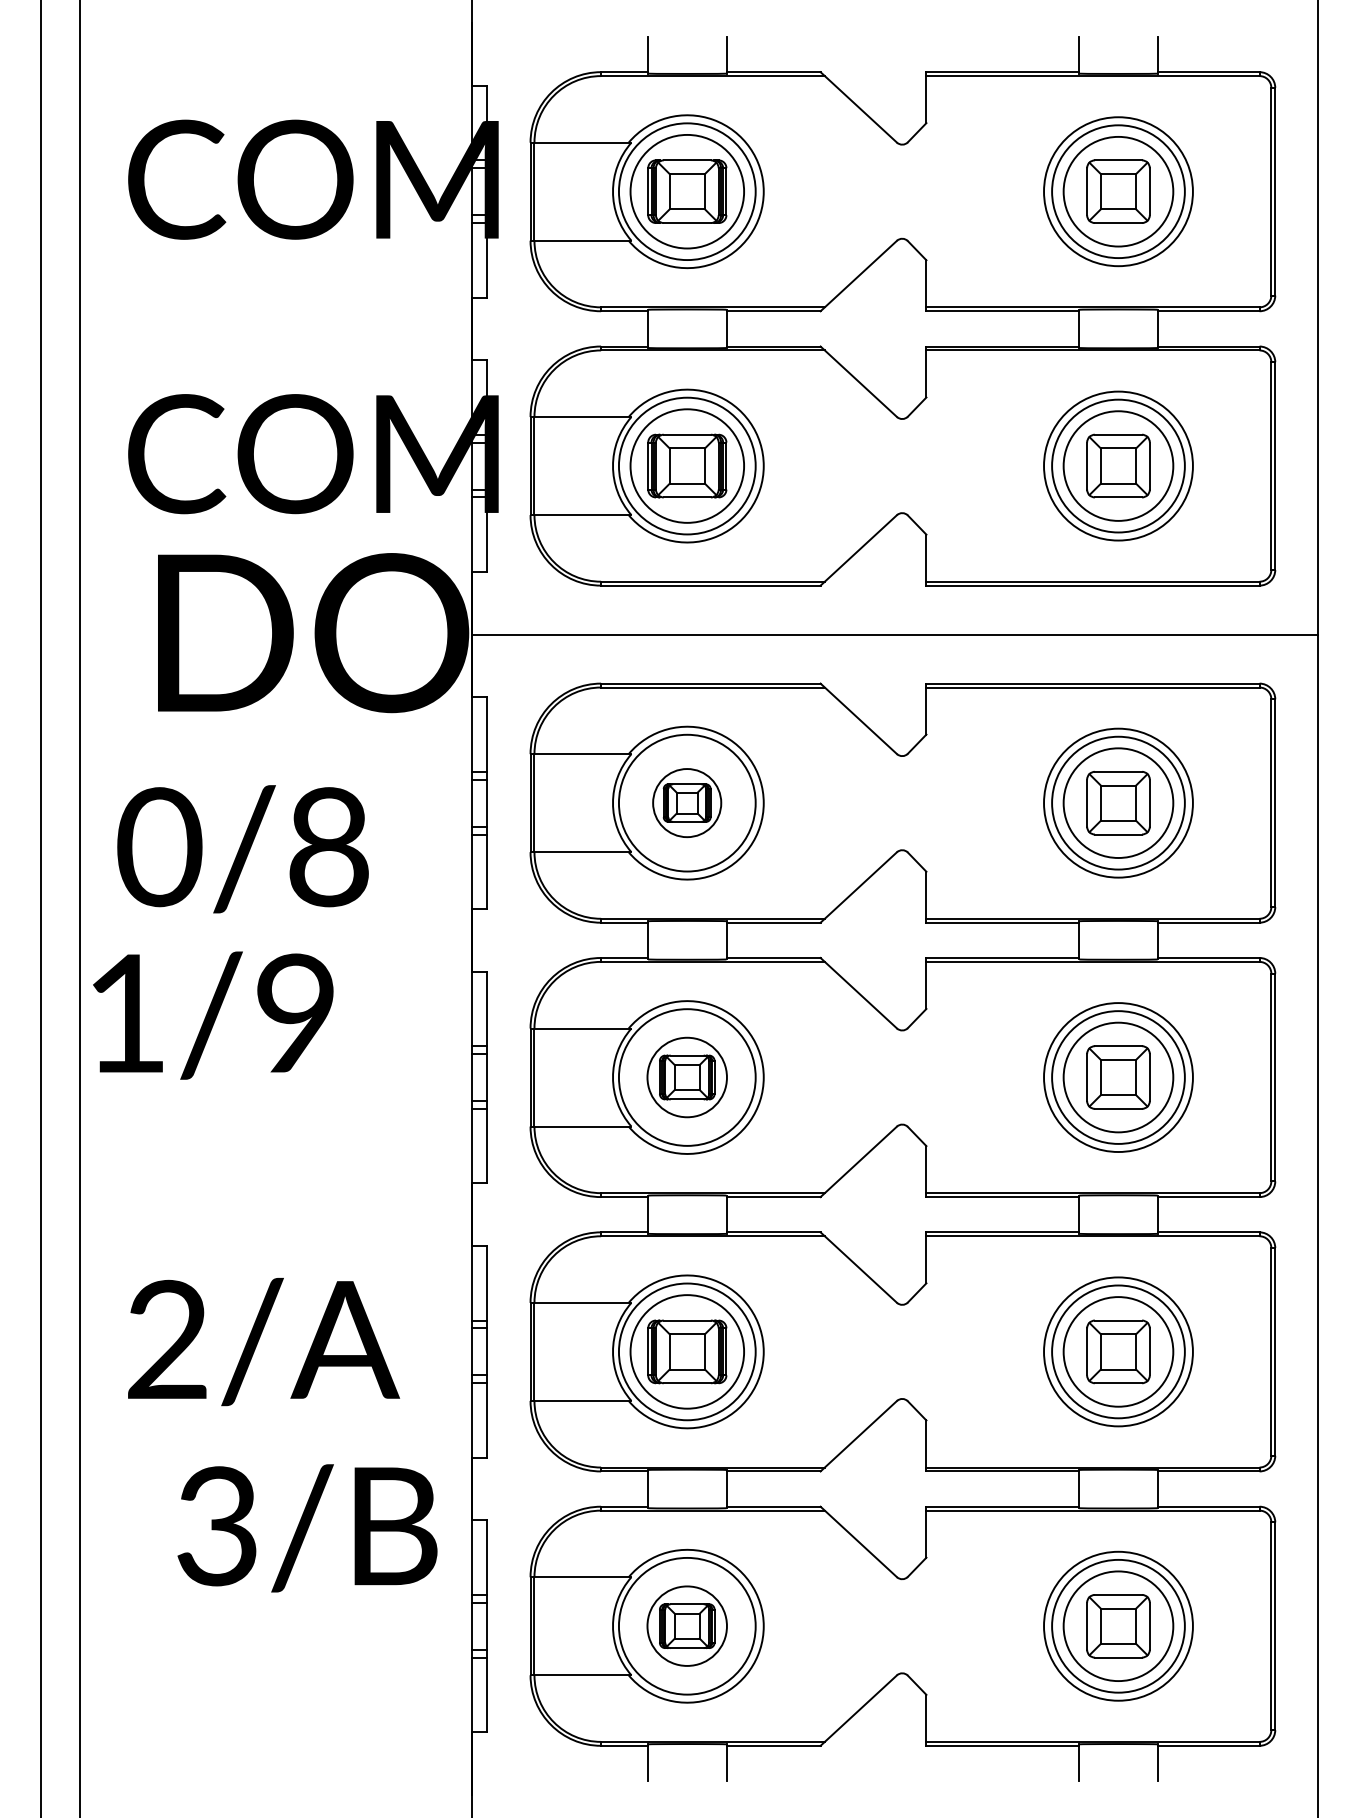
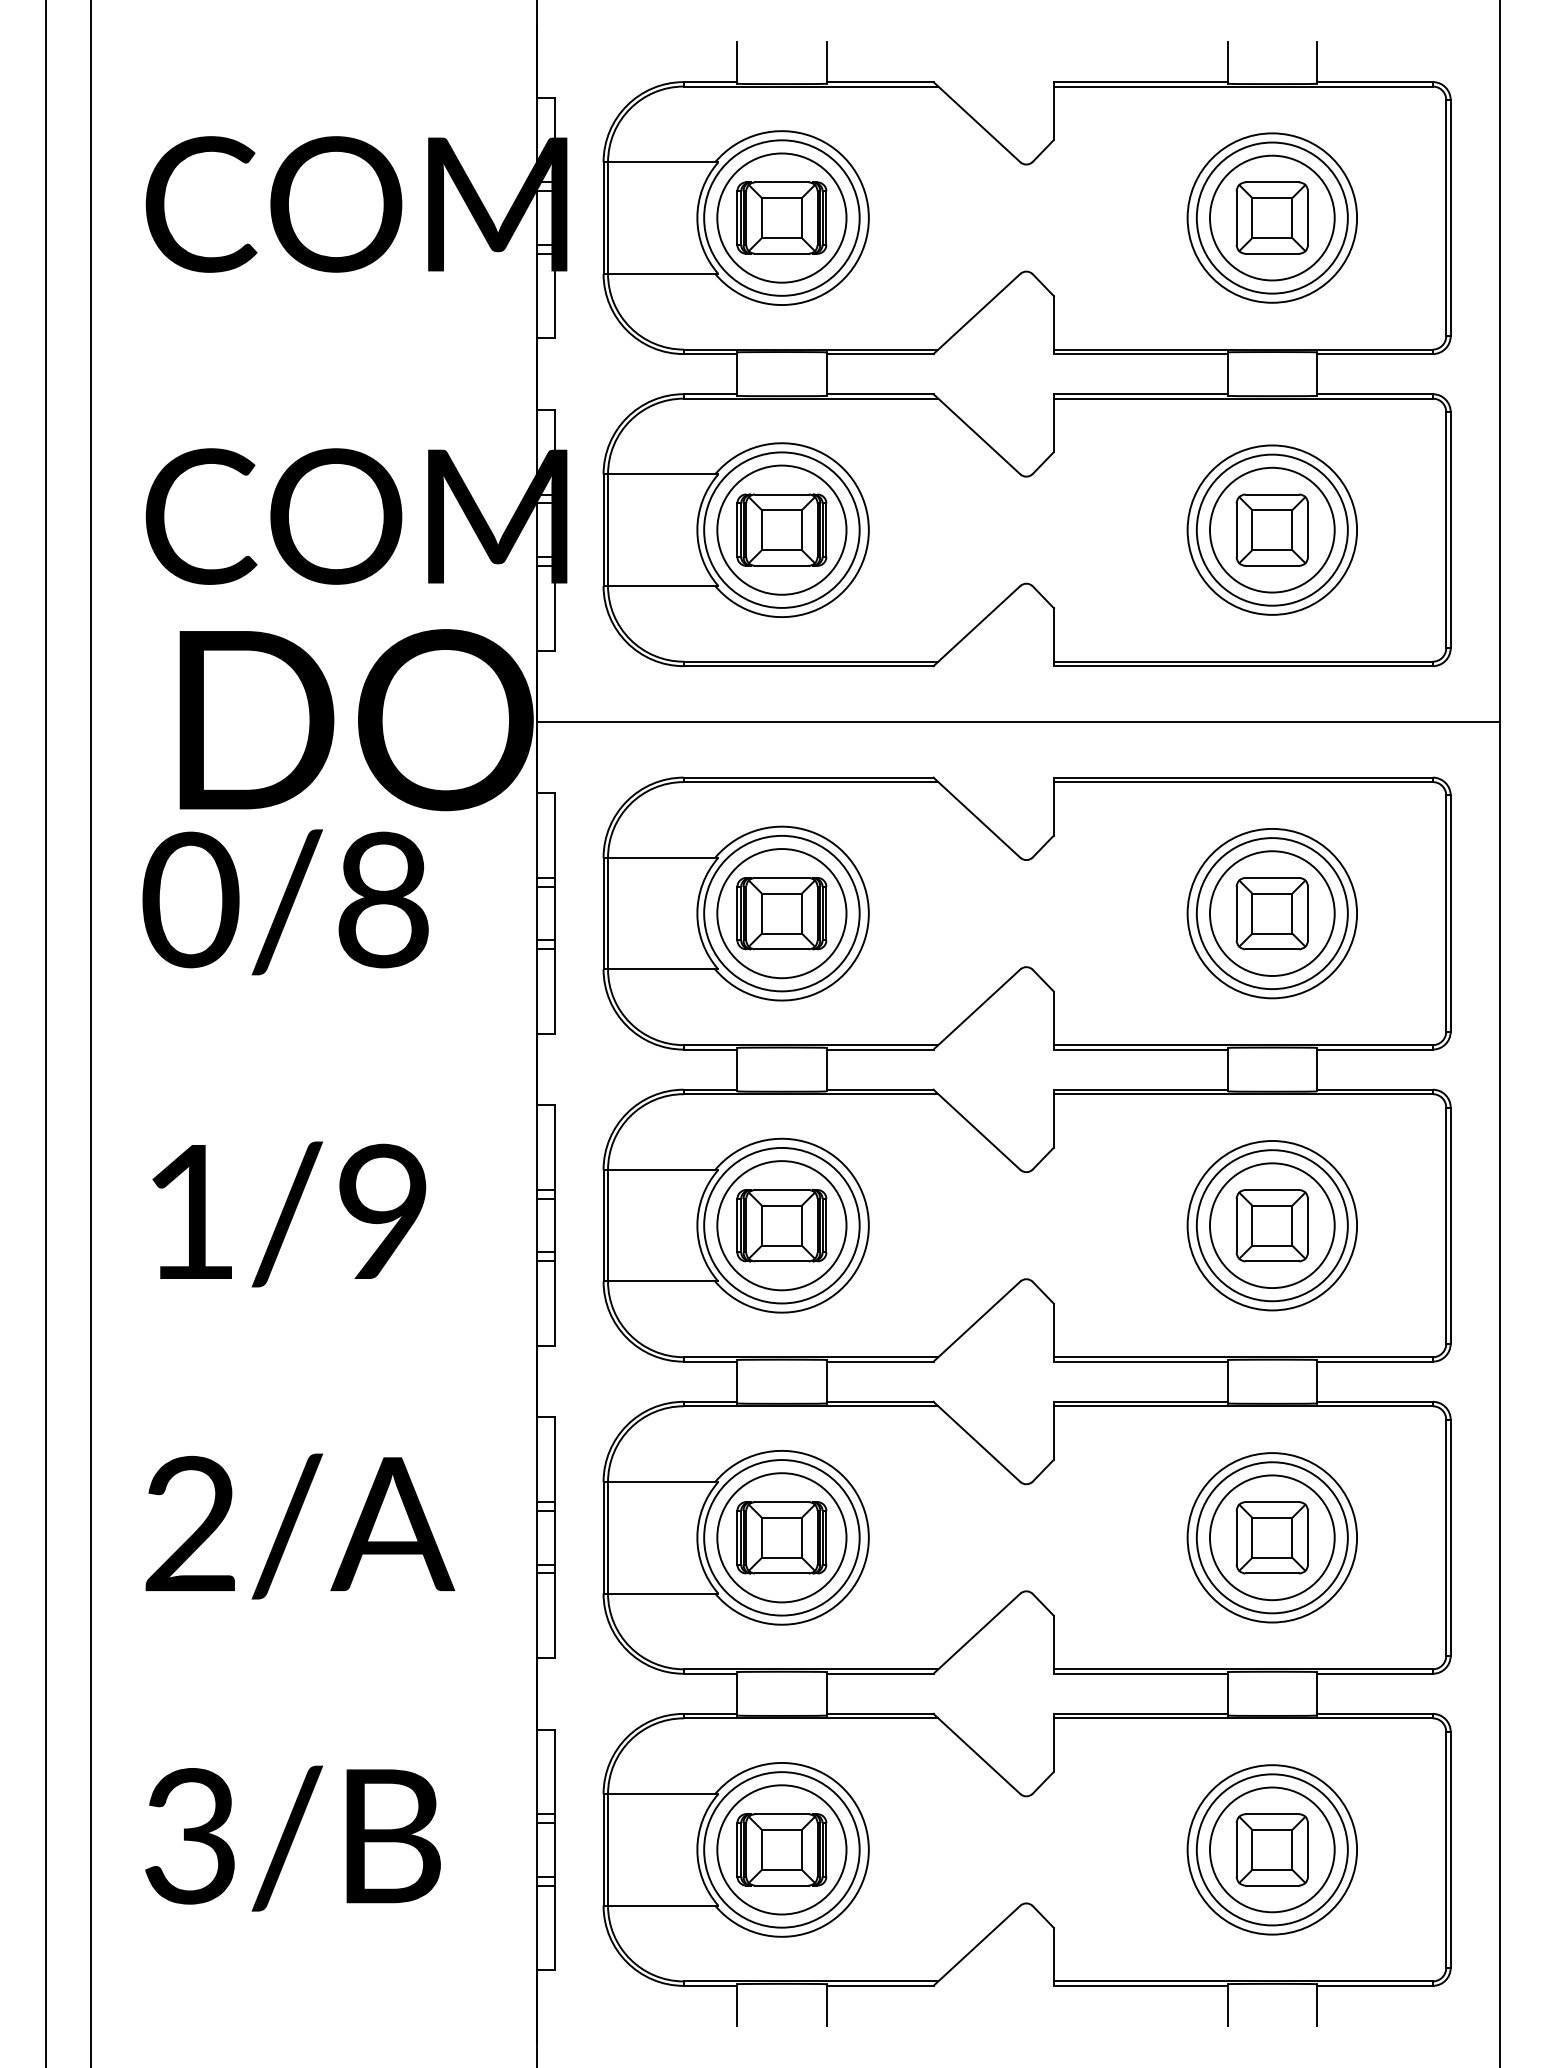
part: (686, 802) -> (780, 912), size x1.67
text: (242, 849) -> (285, 902), moved
text: (213, 1015) -> (289, 1214), moved
part: (686, 1077) -> (780, 1225), size x1.43
text: (307, 1528) -> (292, 1838), moved
part: (686, 1625) -> (780, 1849), size x1.43

